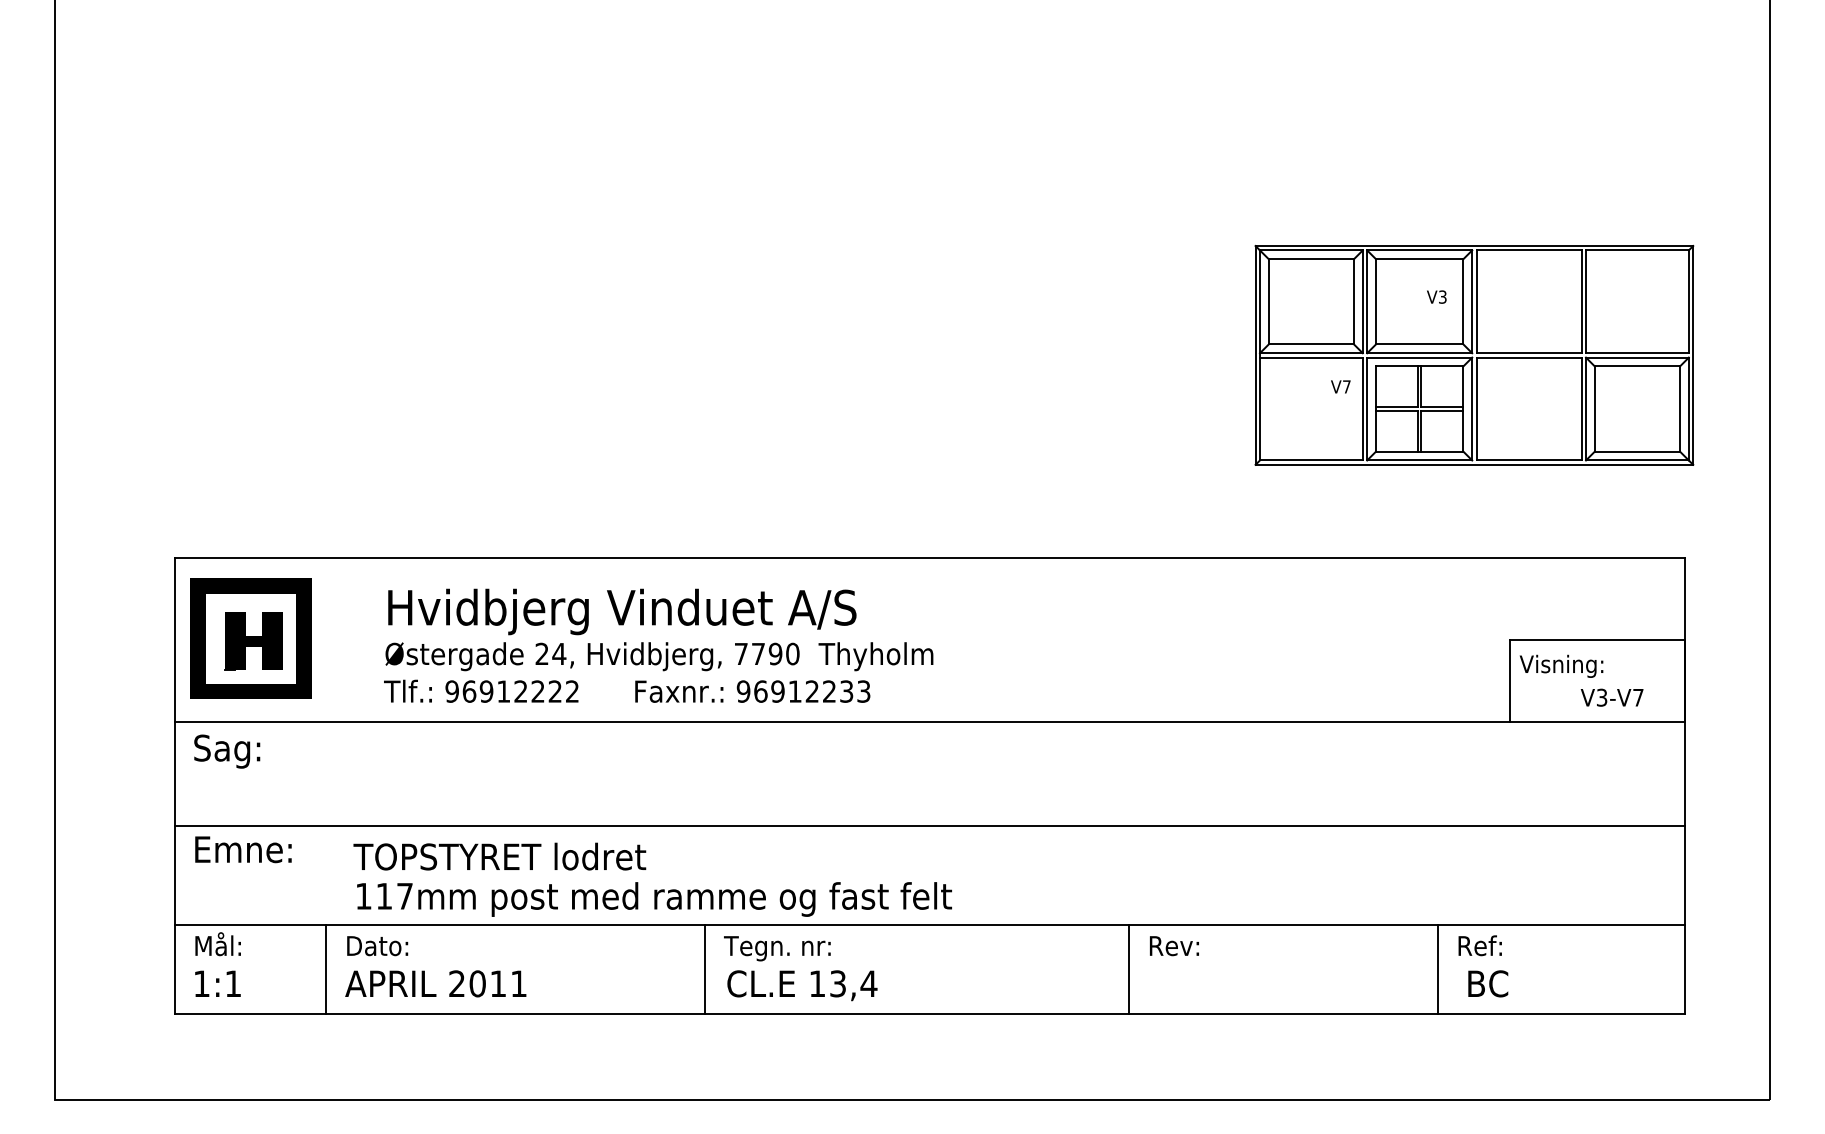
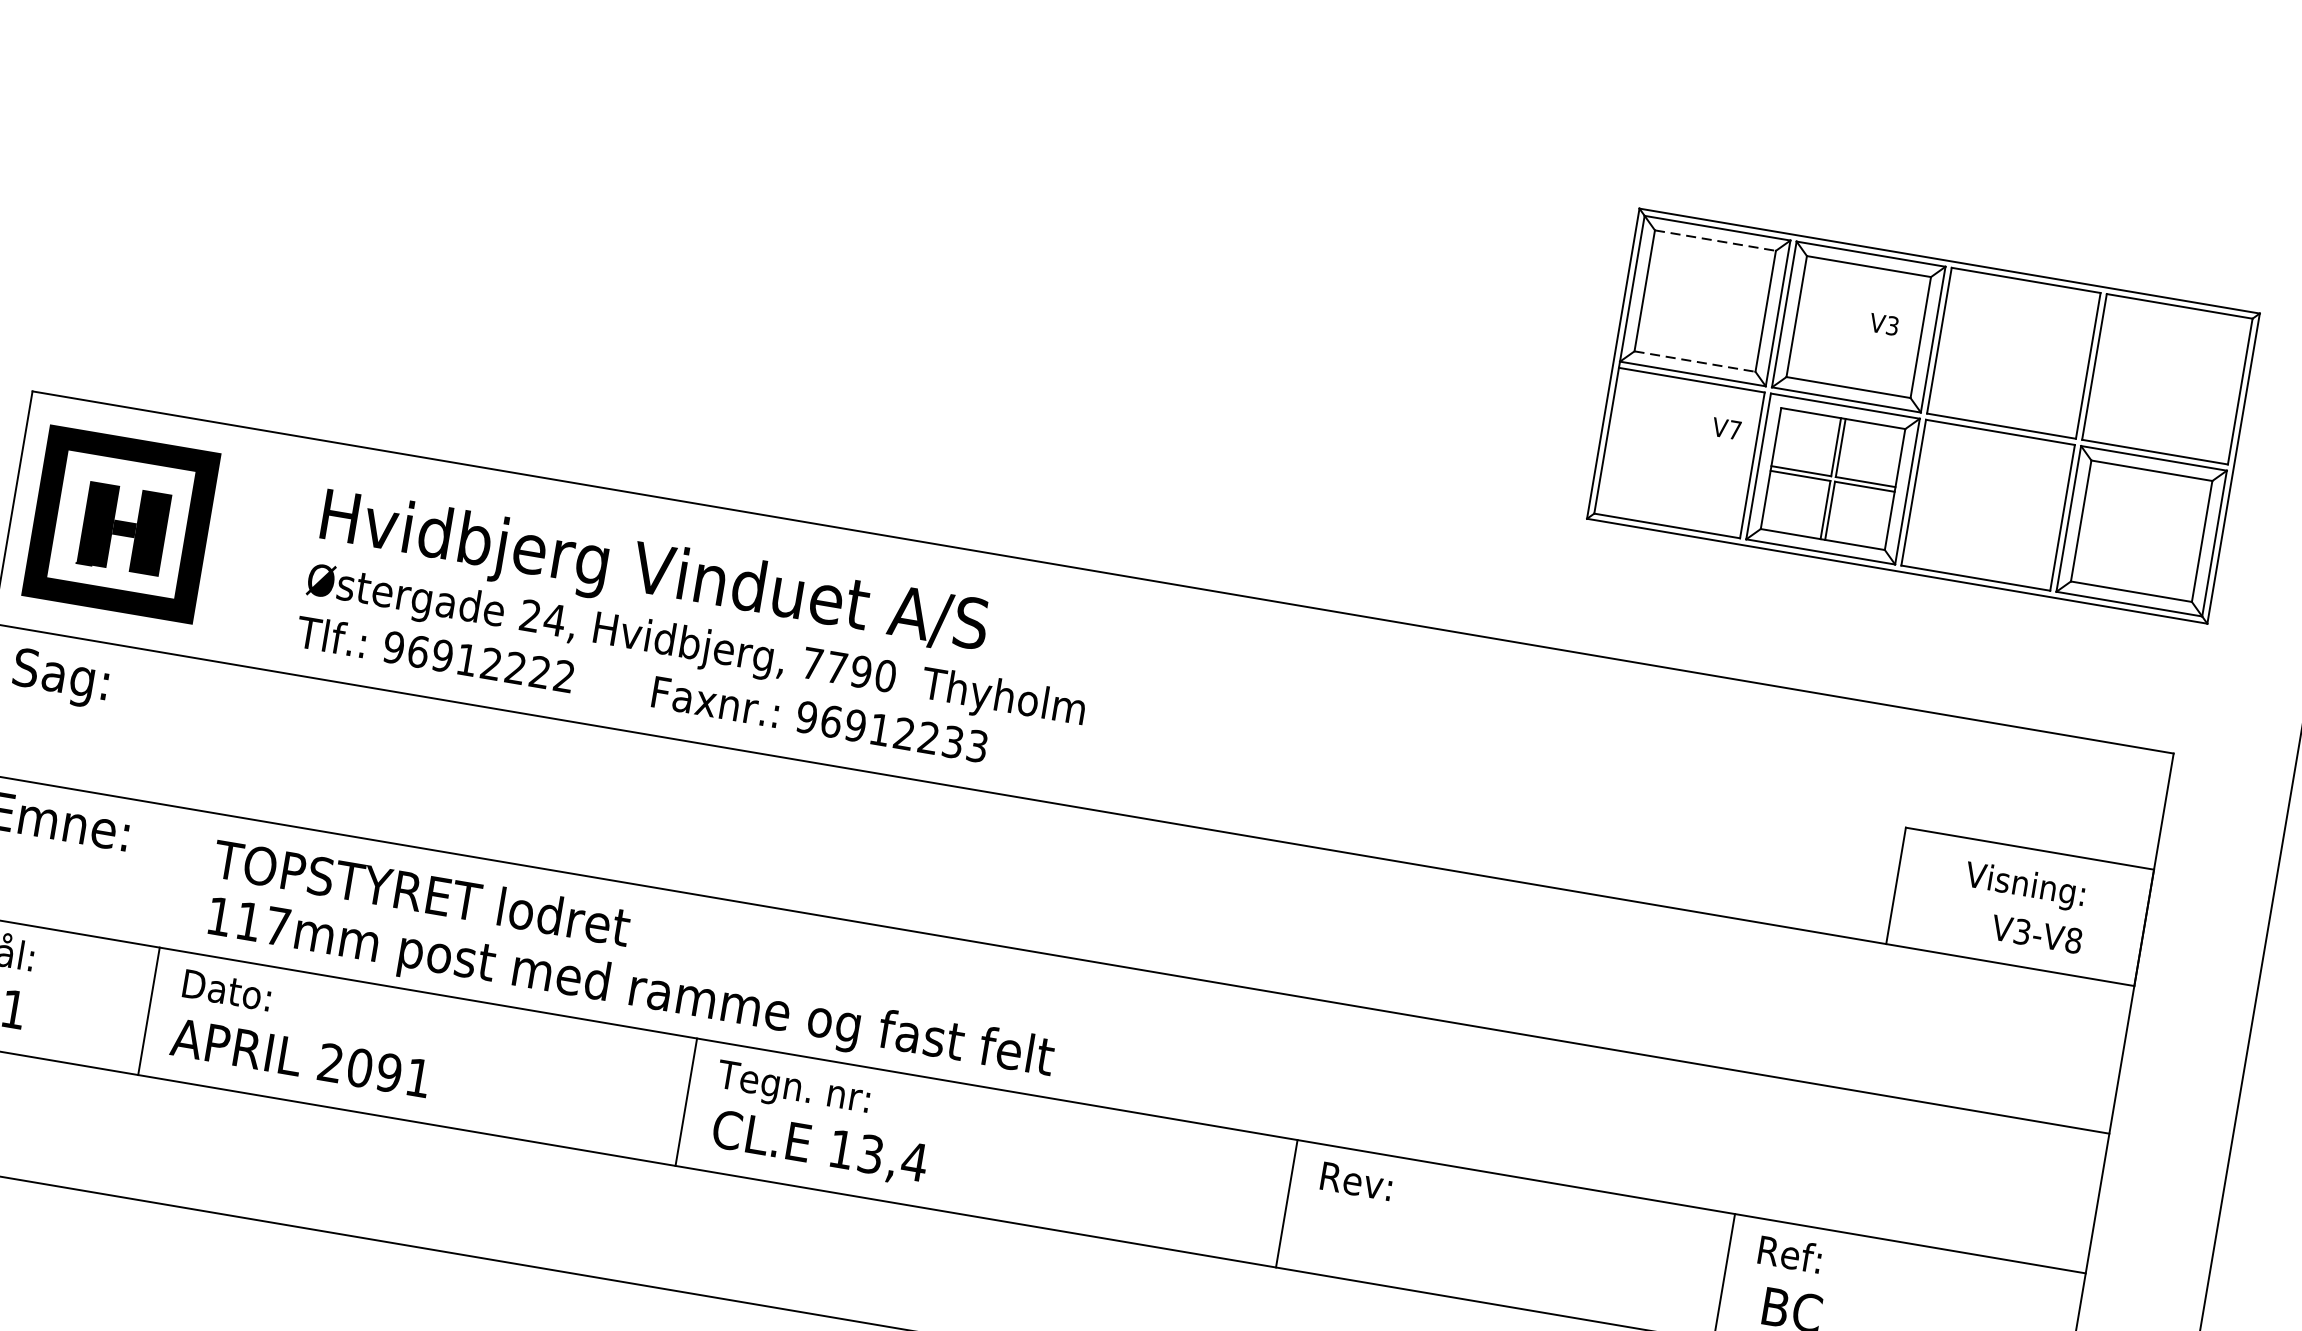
line: (1311, 259) -> (1715, 241), solid -> dashed
line: (1311, 344) -> (1695, 361), solid -> dashed
text: (1561, 665) -> (2025, 885), moved
text: (1638, 697) -> (2074, 940), V3-V7 -> V3-V8
text: (498, 983) -> (389, 1072), 2011 -> 2091

